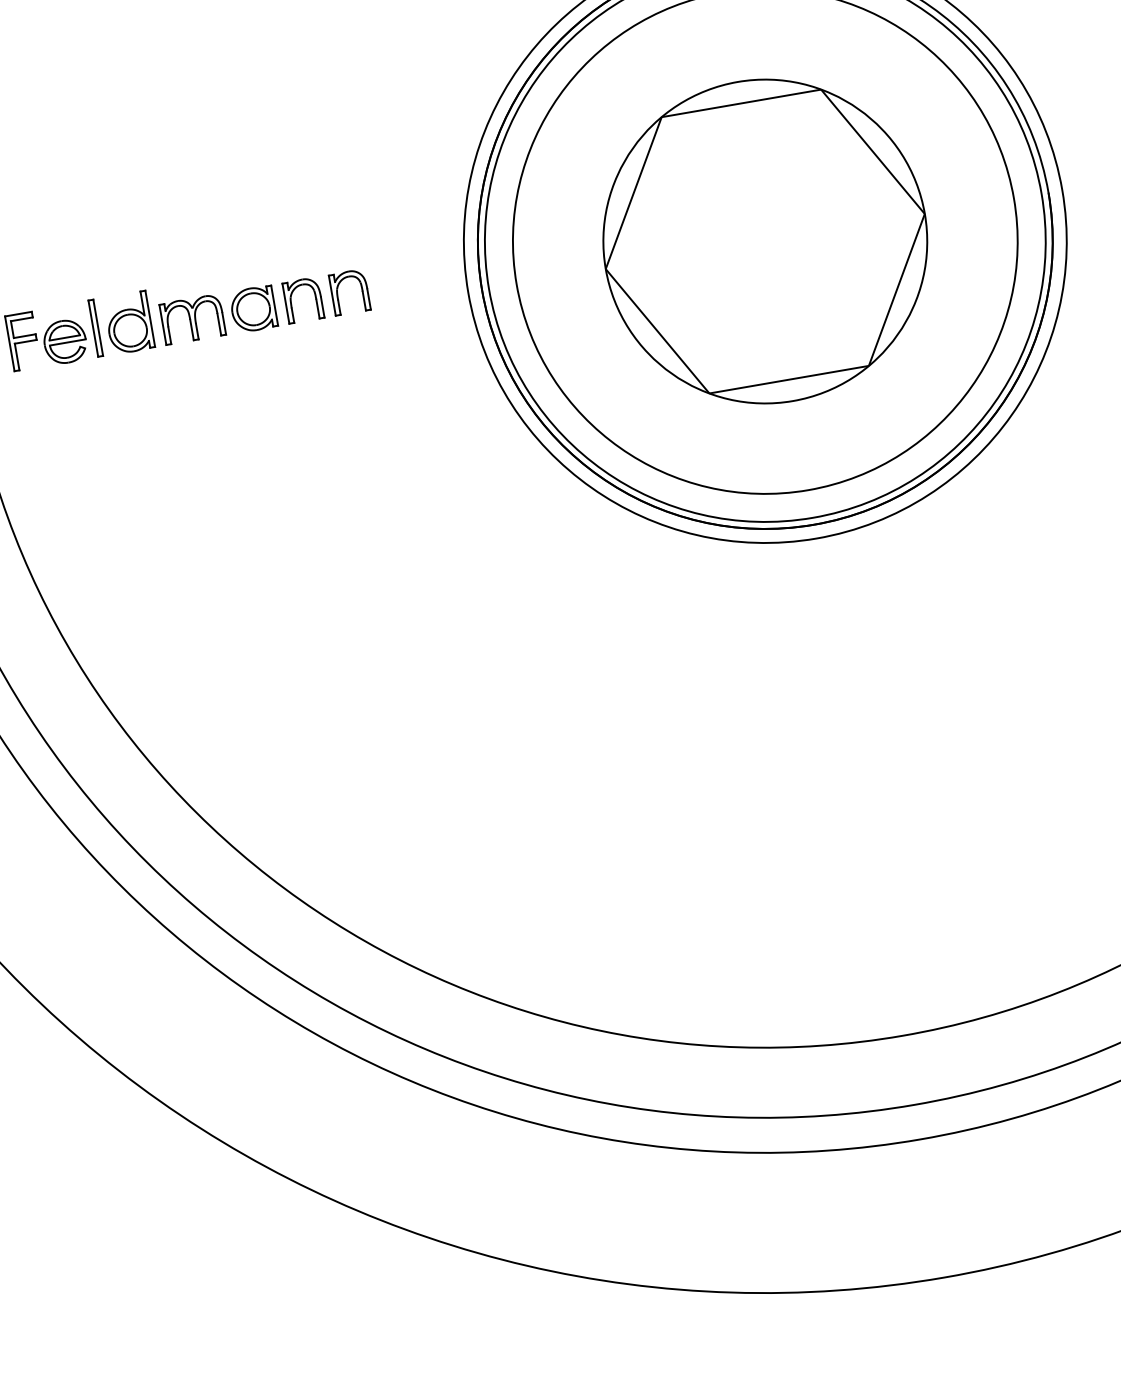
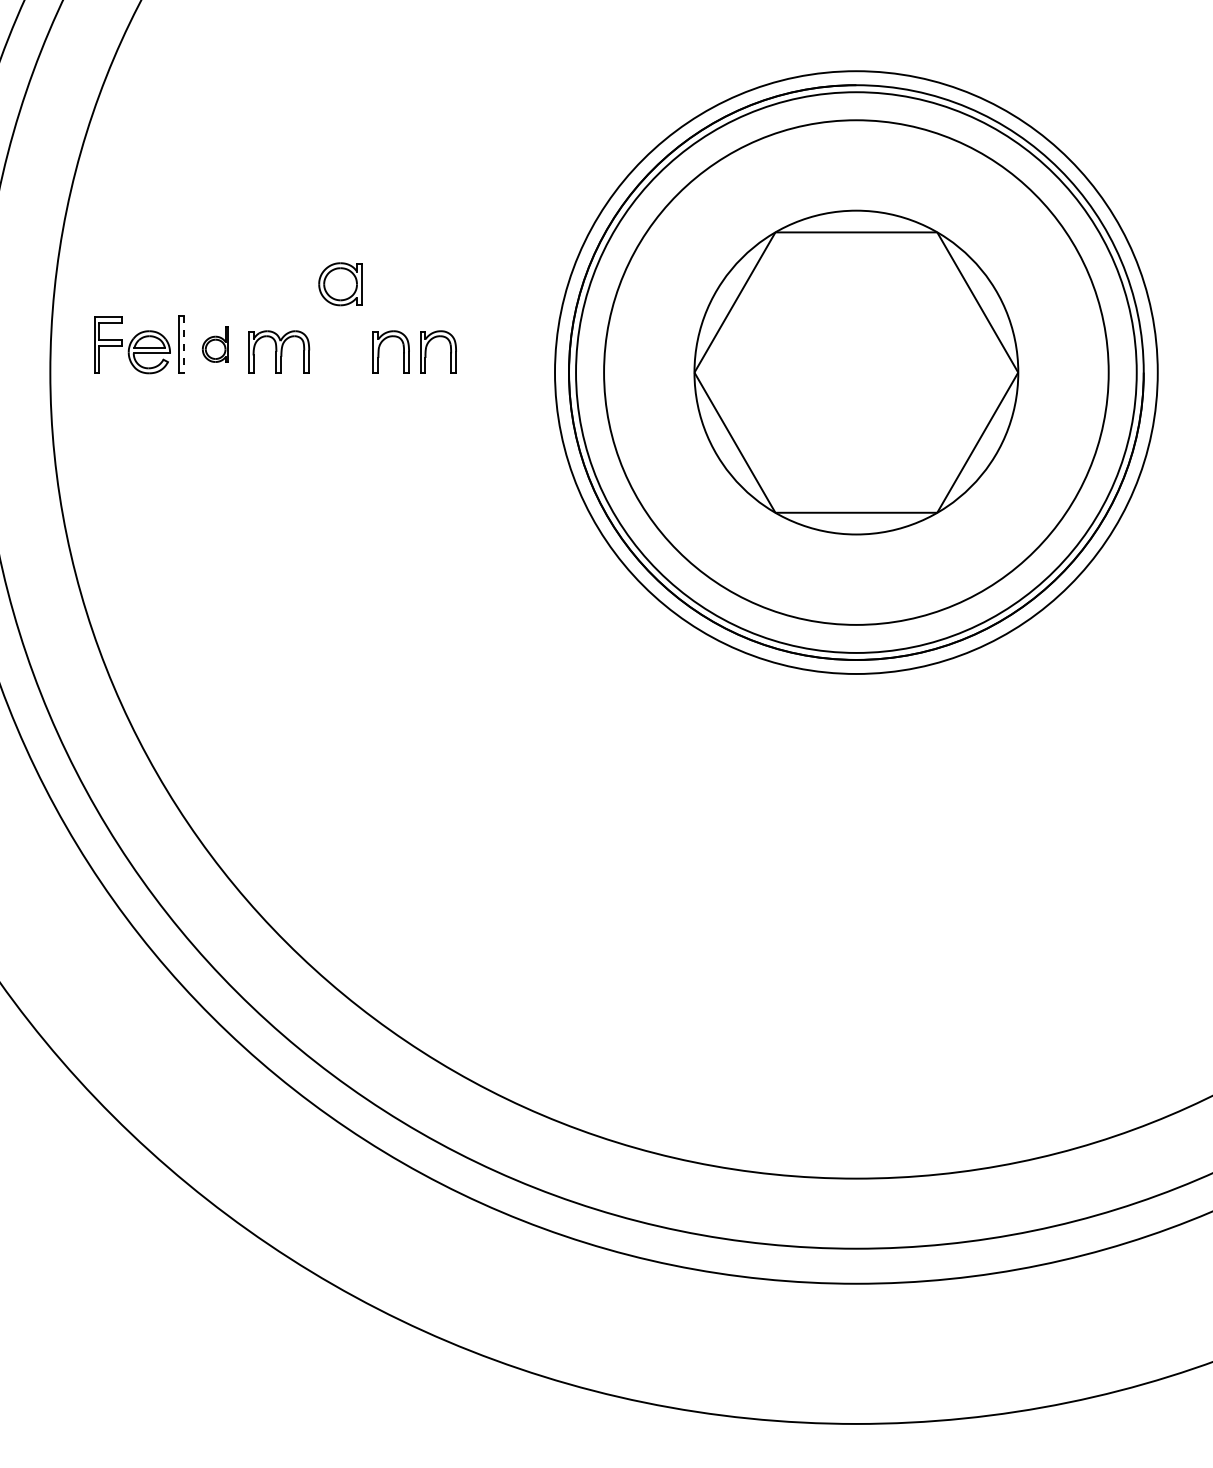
part: (253, 309) -> (340, 284), moved
part: (128, 322) -> (215, 344), size x0.6
line: (98, 328) -> (184, 344), solid -> dashed

